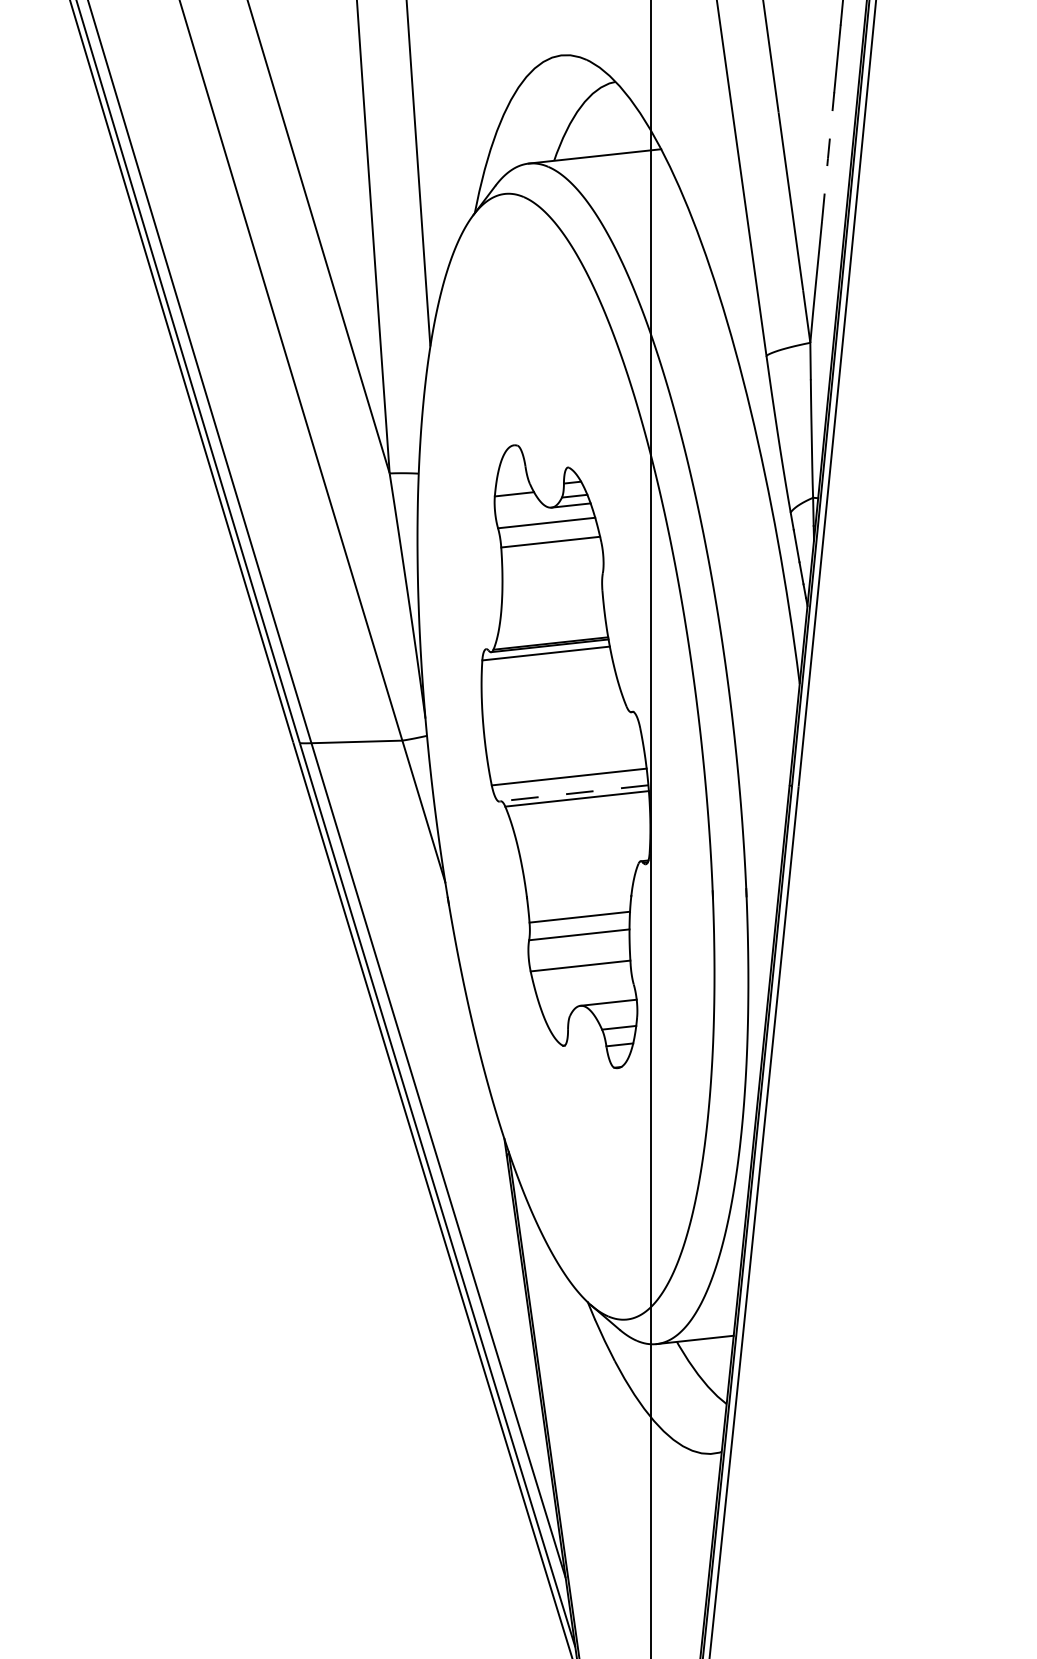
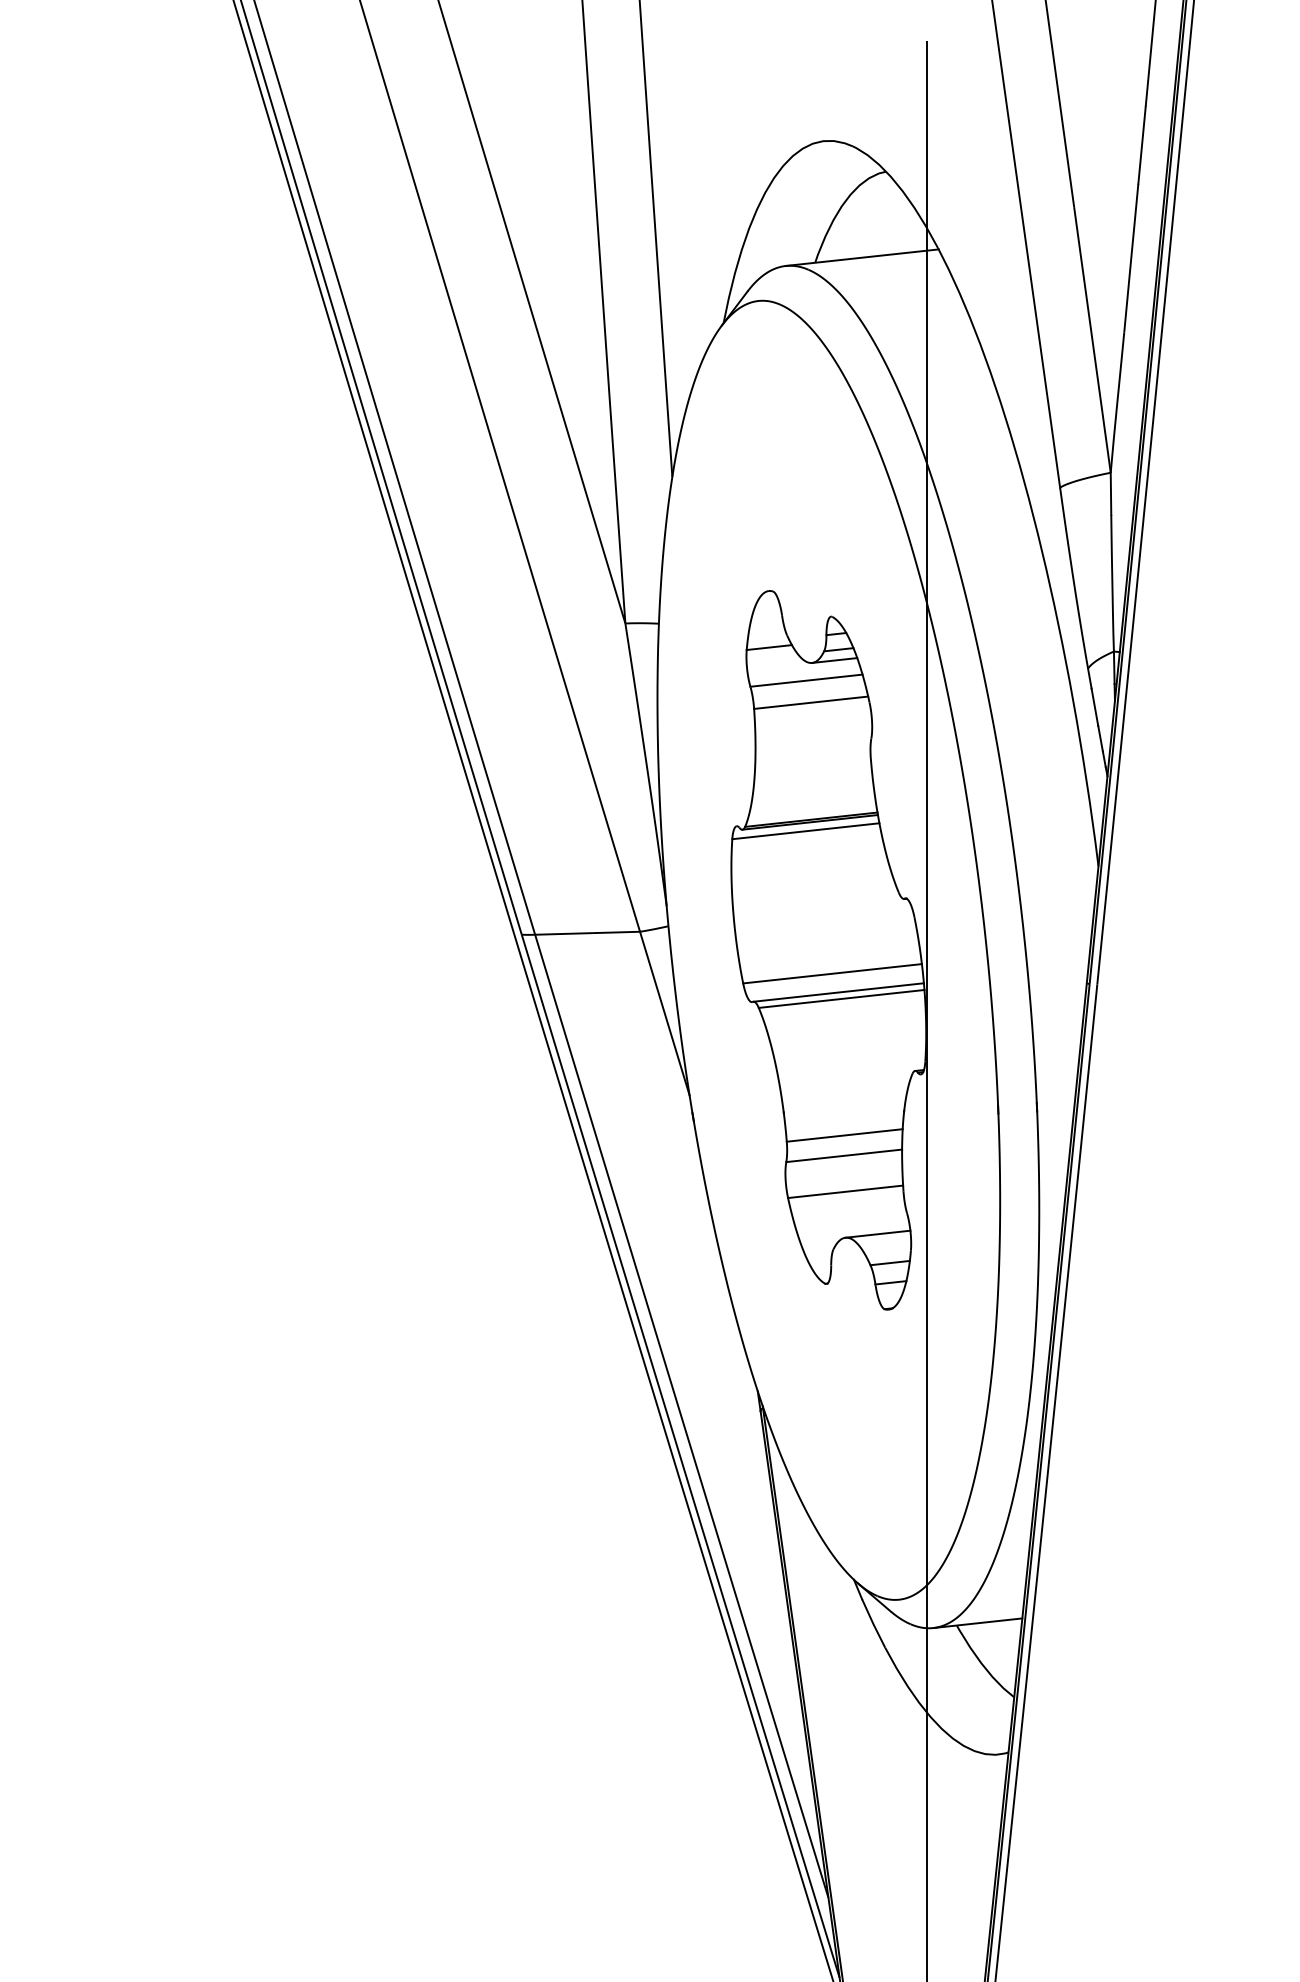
line: (828, 157) -> (1131, 258), dashed -> solid
line: (574, 793) -> (838, 992), dashed -> solid

